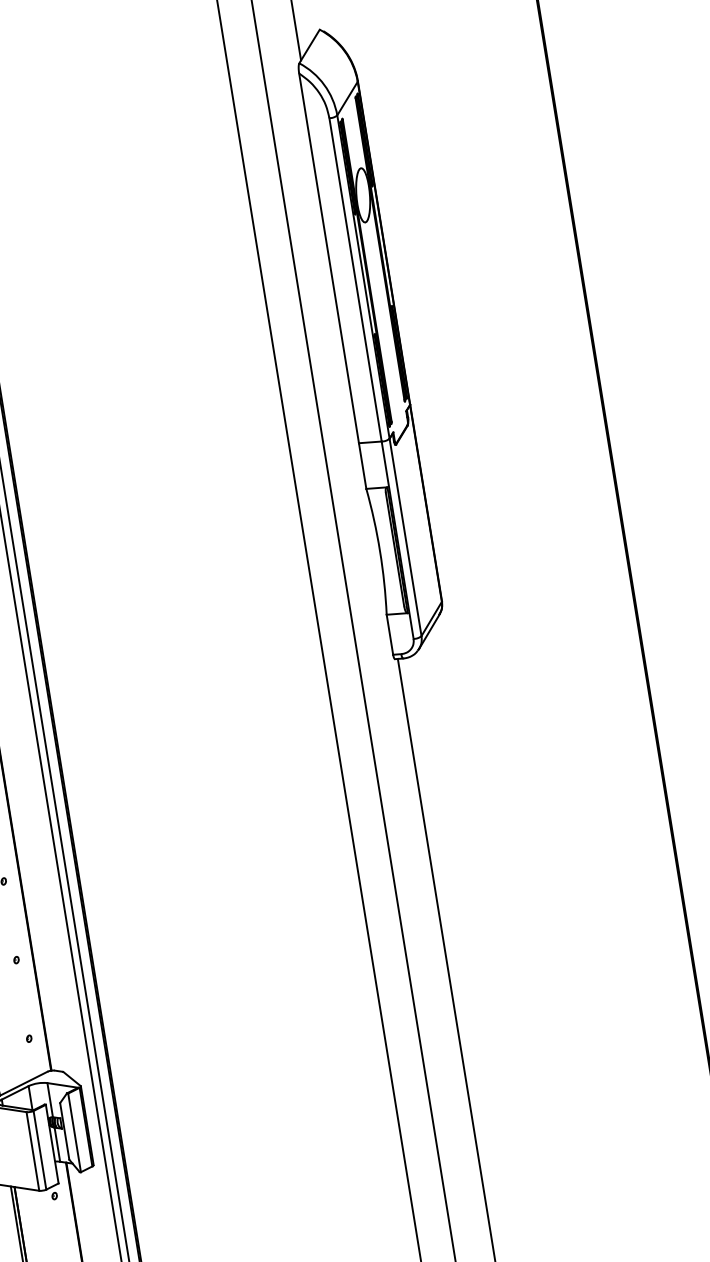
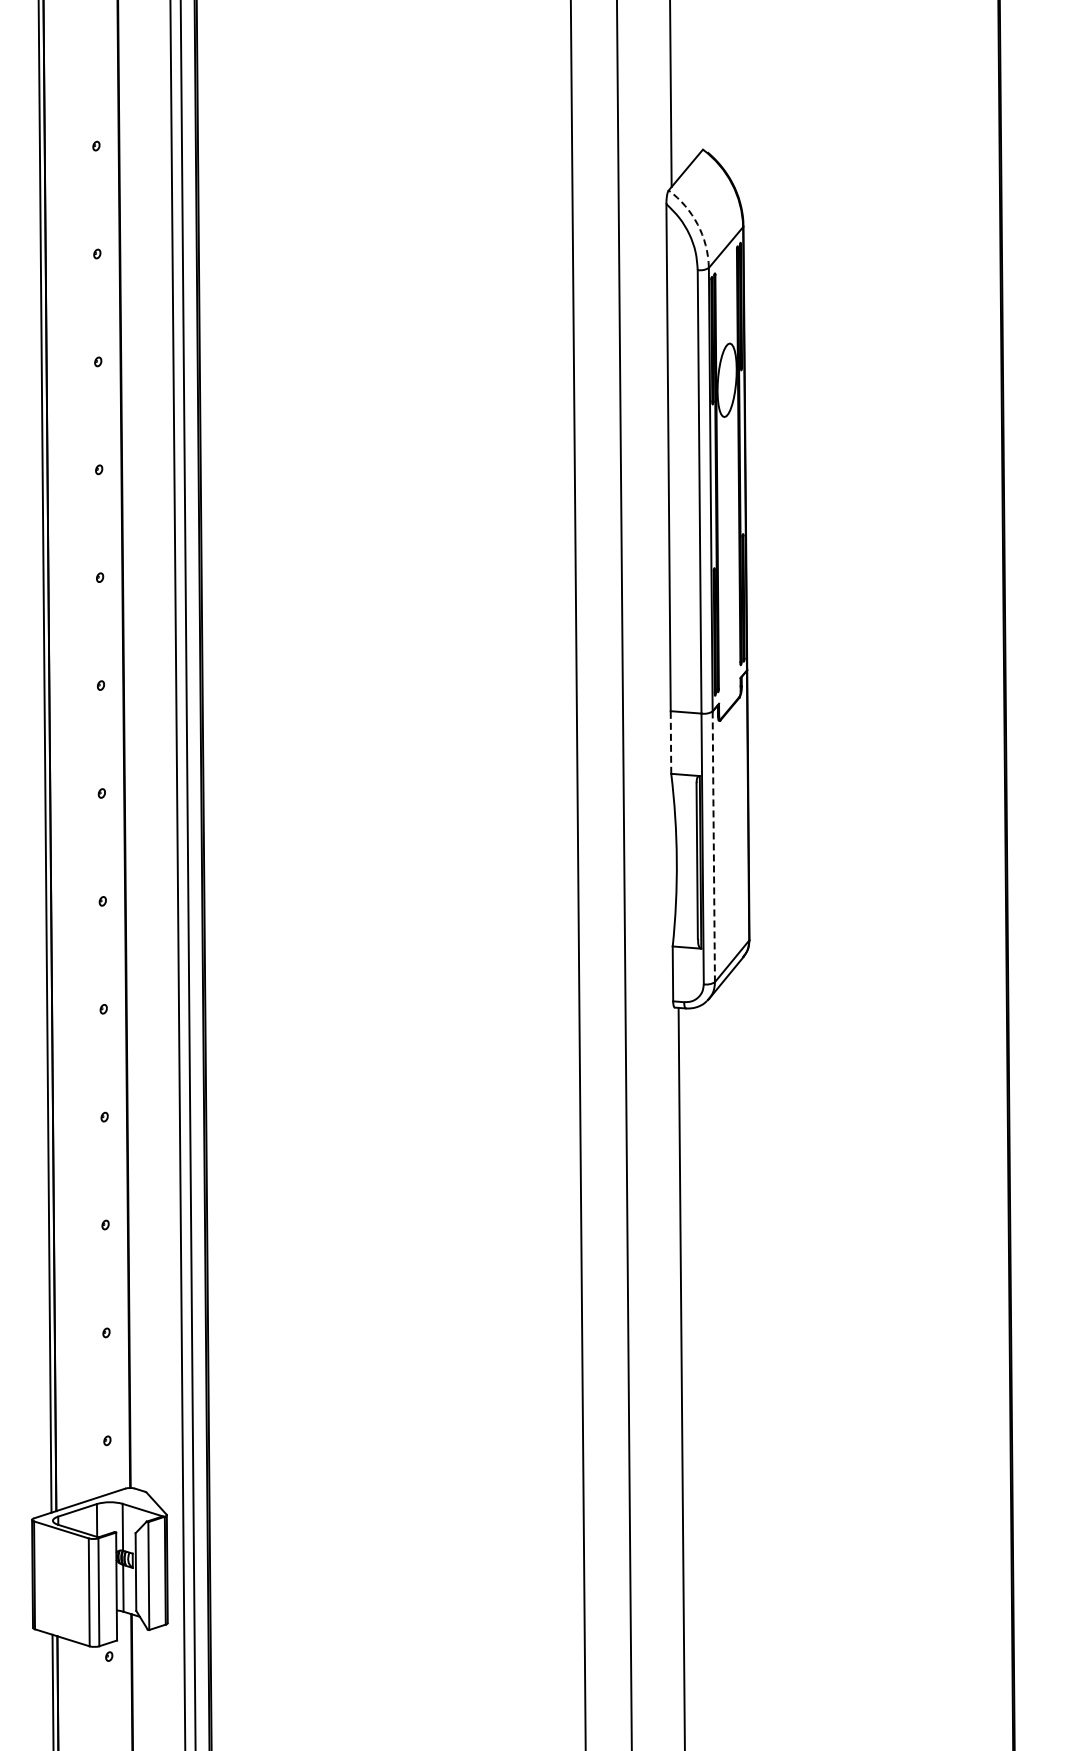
arc: (324, 84) -> (697, 224), solid -> dashed
line: (362, 466) -> (670, 742), solid -> dashed
line: (405, 537) -> (713, 847), solid -> dashed

